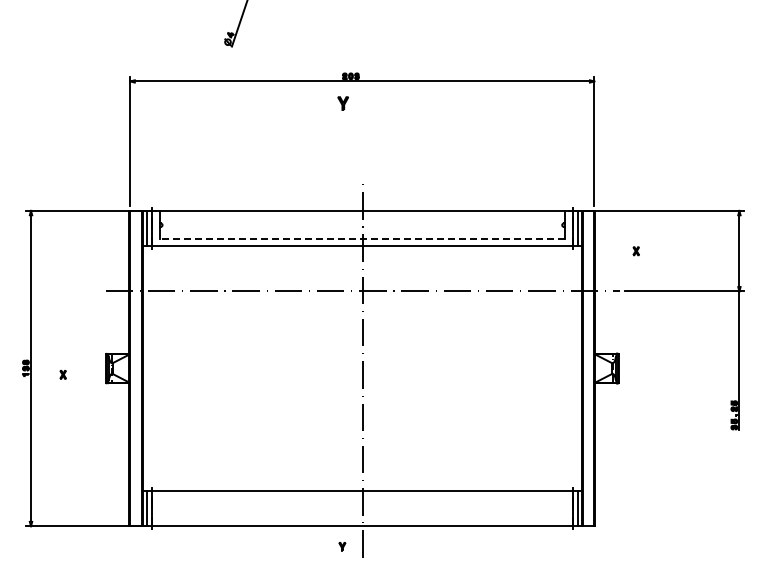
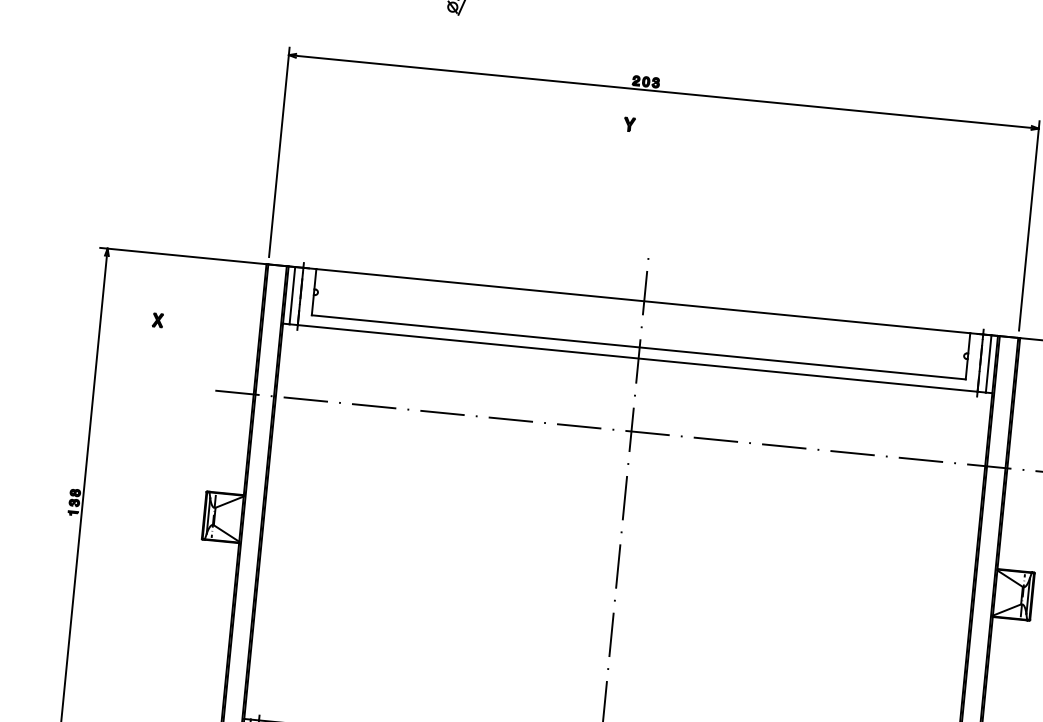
part: (343, 103) -> (629, 124), size x0.62
line: (361, 239) -> (637, 347), dashed -> solid
part: (62, 374) -> (156, 319), moved

